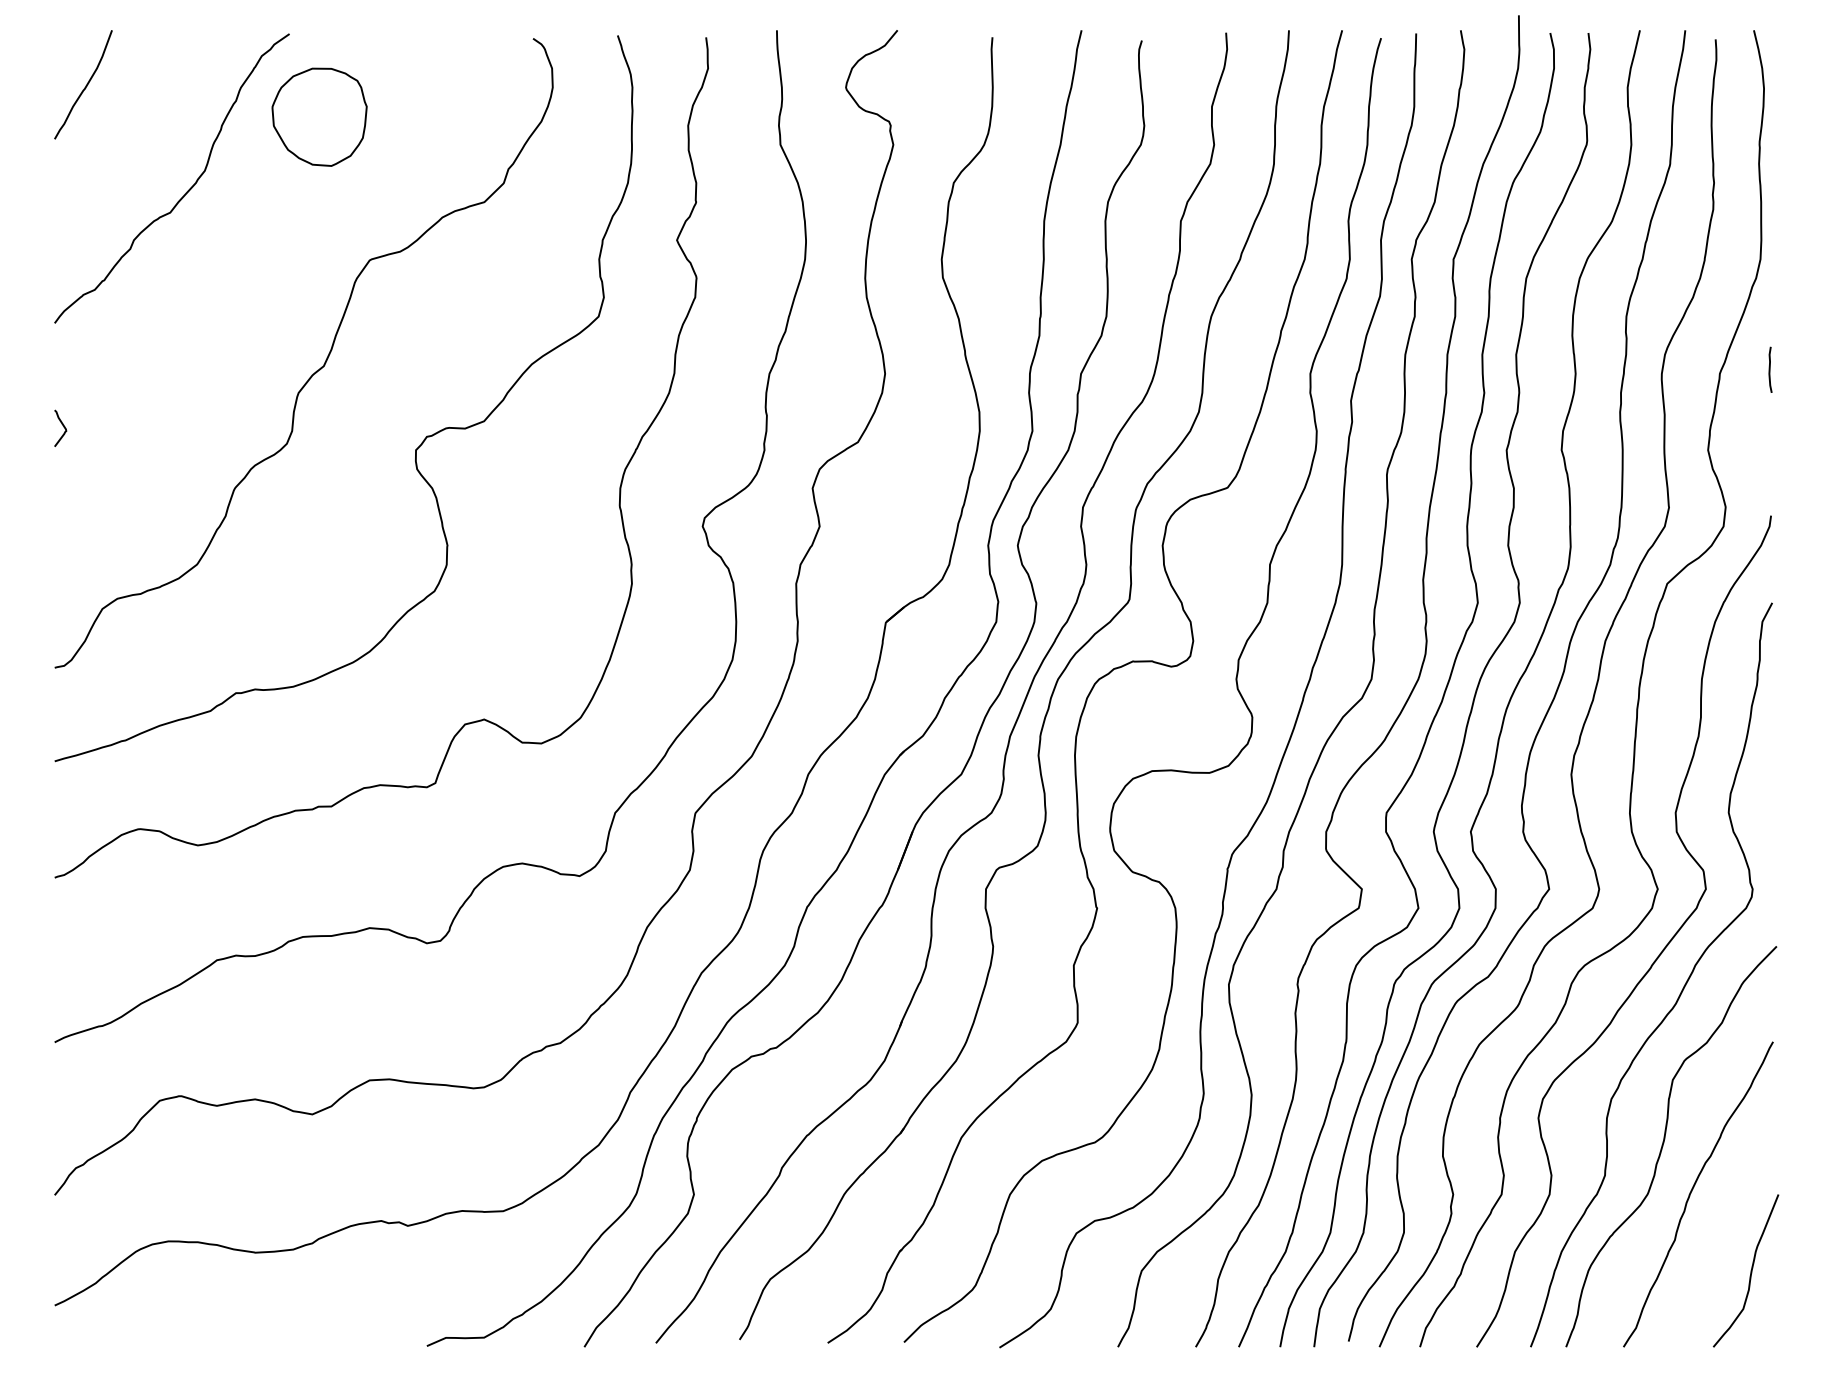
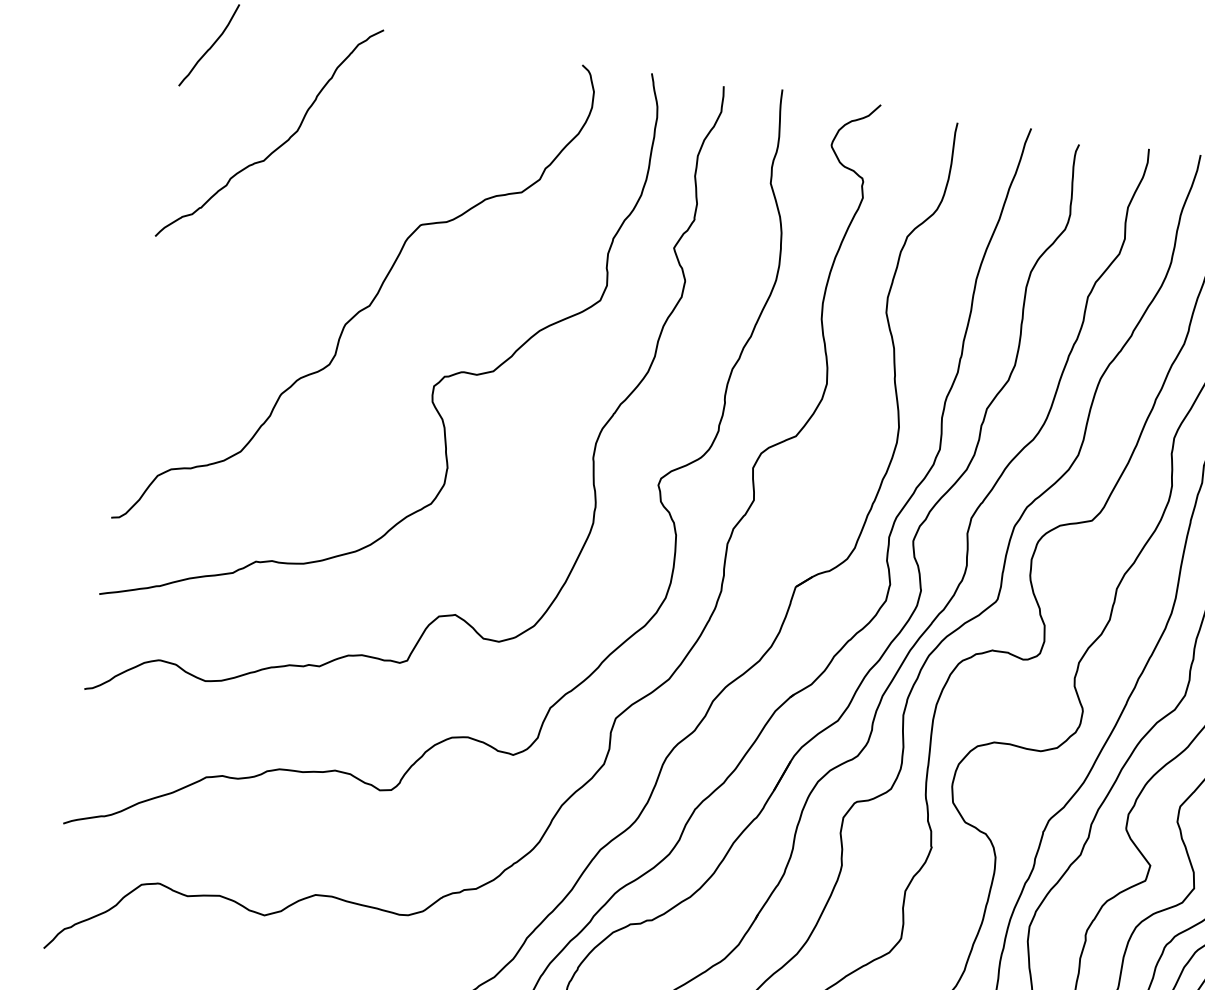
part: (319, 116) -> (397, 101), removed
curve: (62, 425) -> (148, 320), removed

